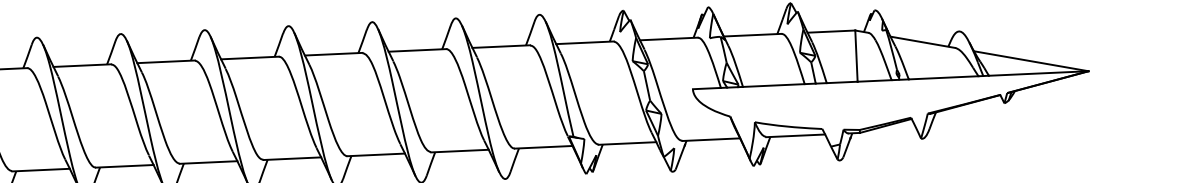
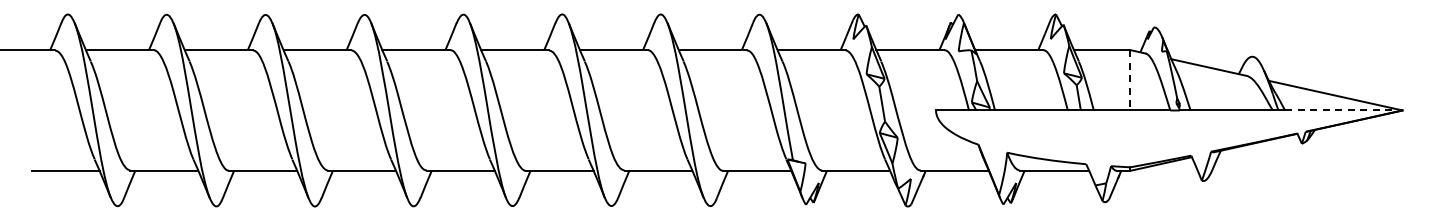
line: (856, 56) -> (1130, 80), solid -> dashed
line: (1038, 73) -> (1343, 110), solid -> dashed

